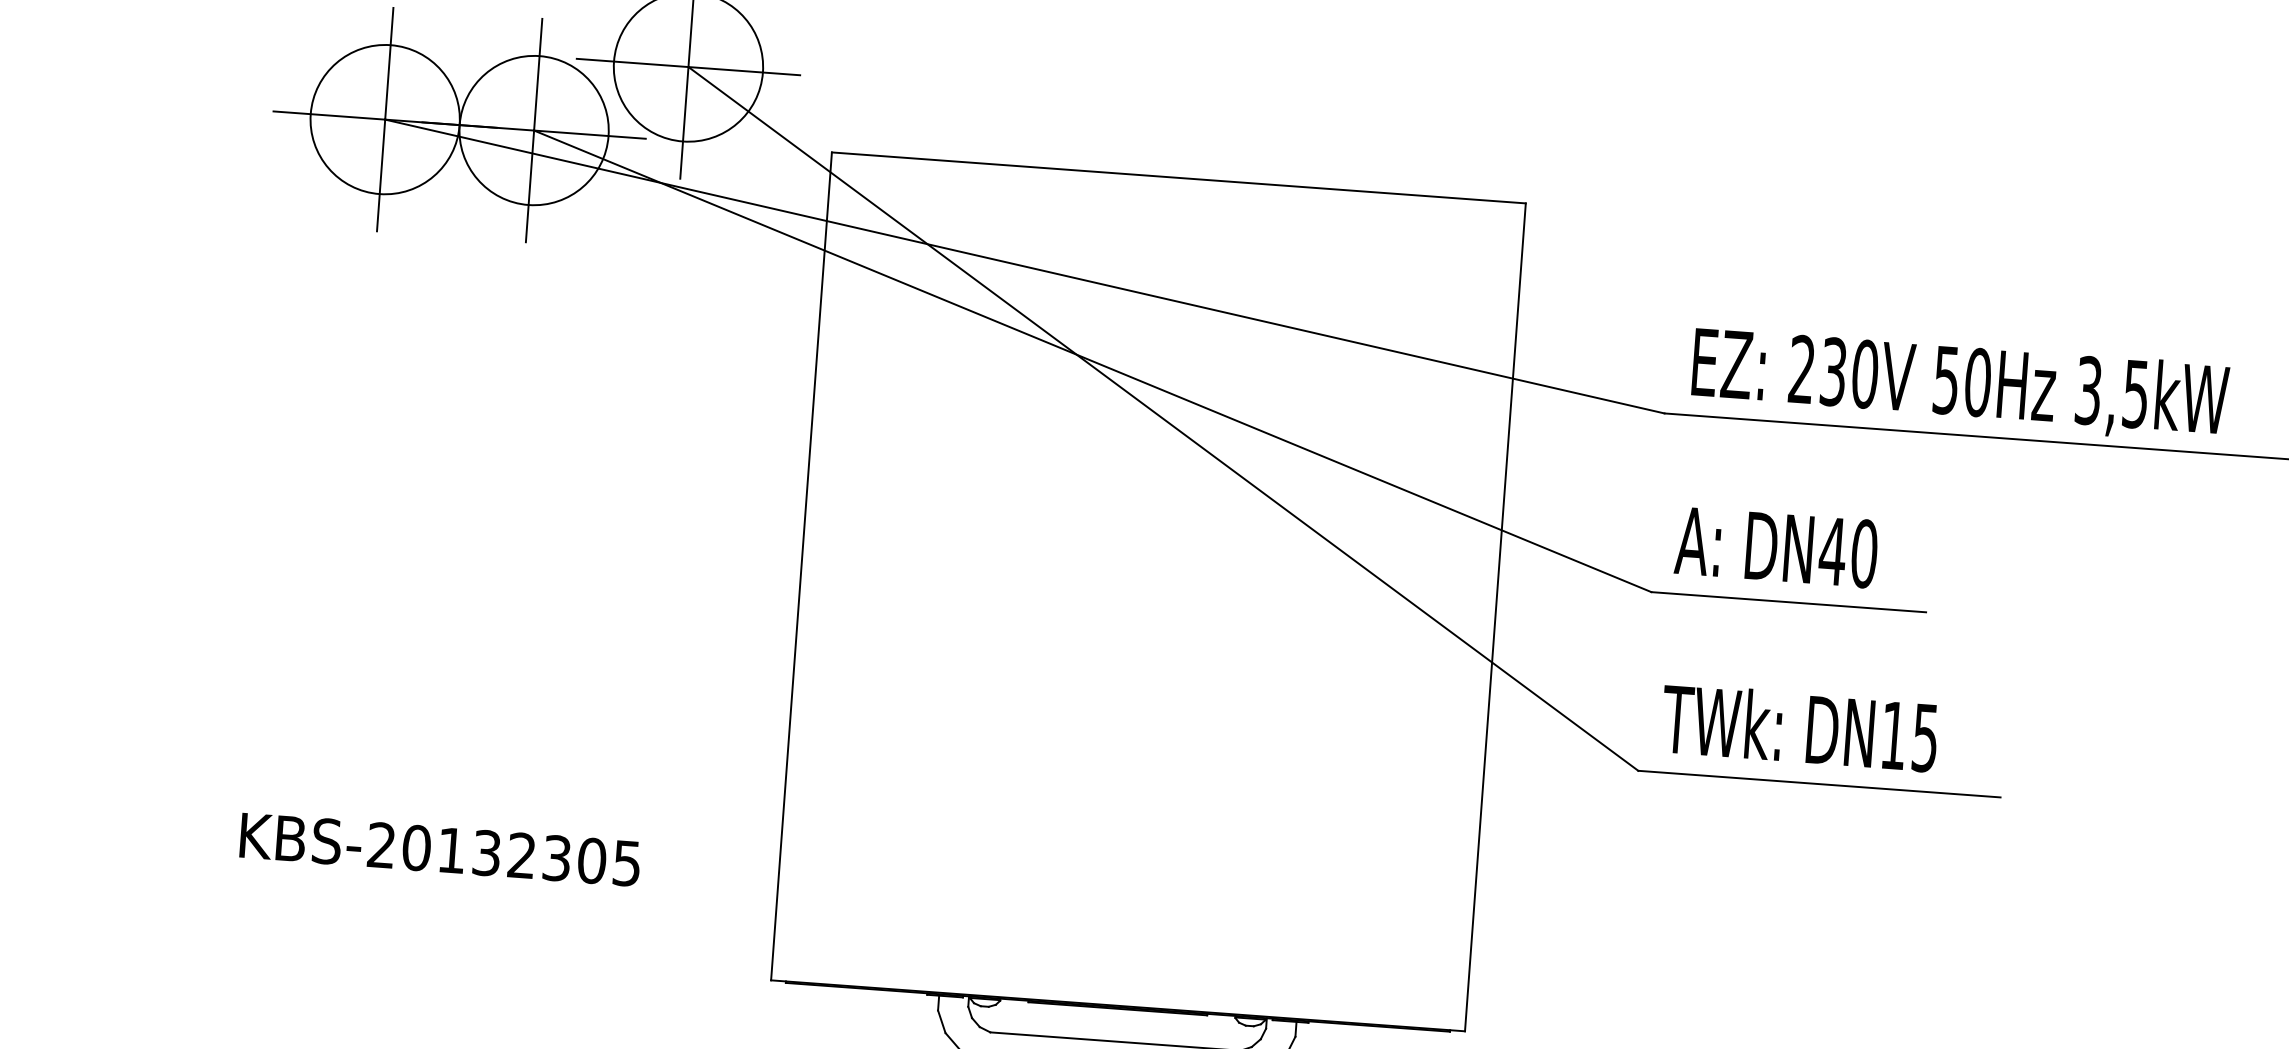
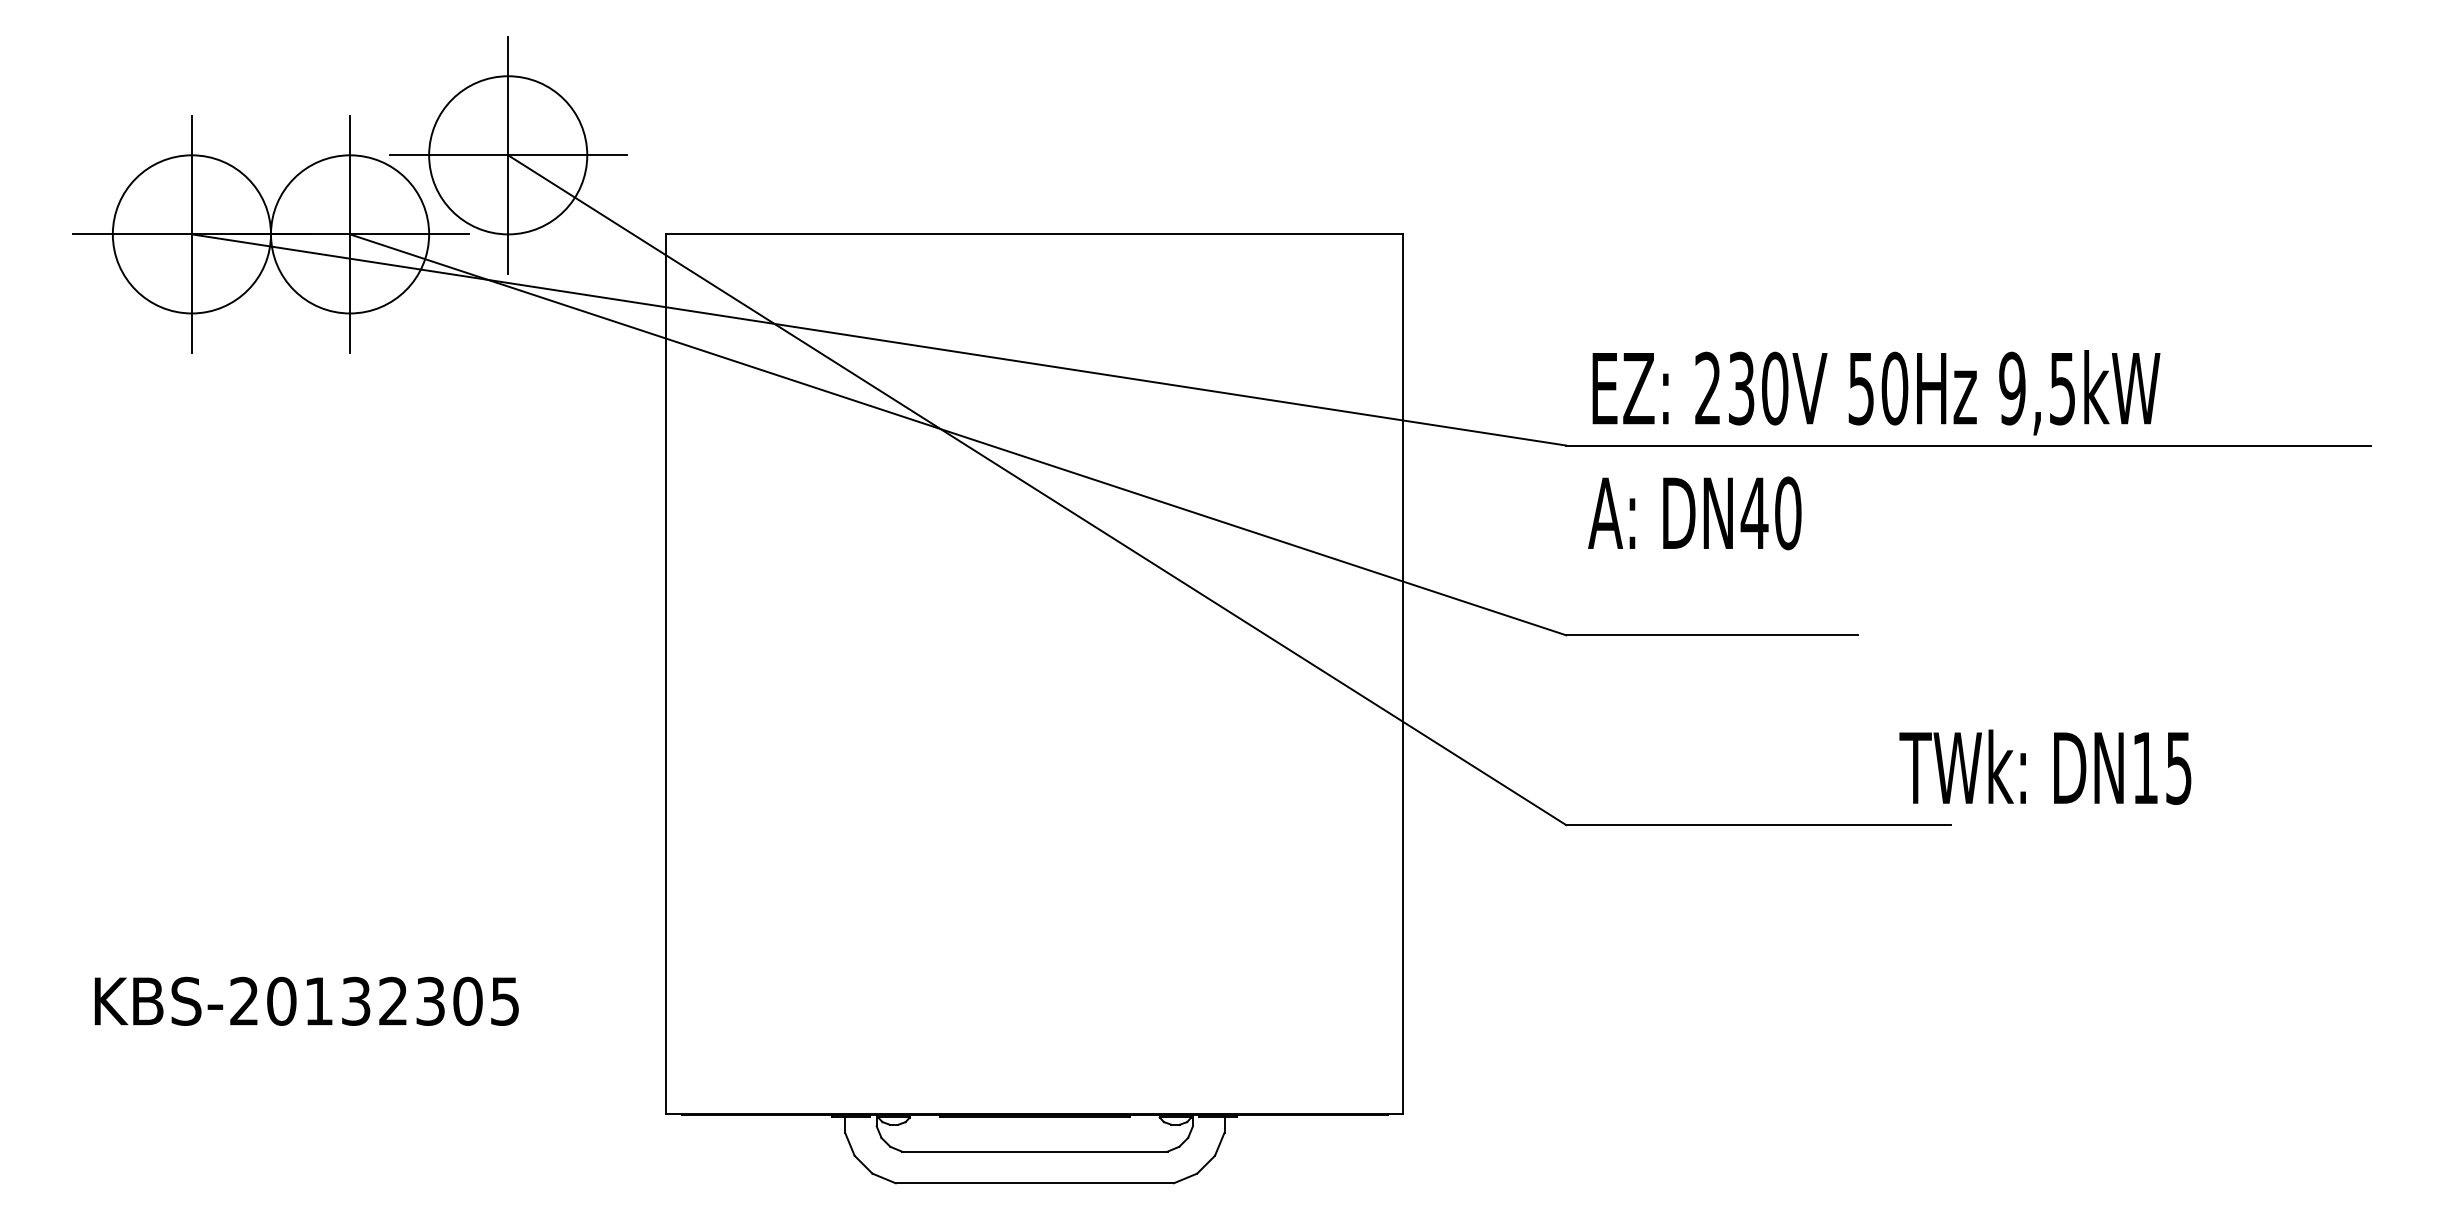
text: (2088, 390) -> (2012, 388), 3,5kW -> 9,5kW
text: (1776, 547) -> (1694, 513), moved
text: (1799, 727) -> (2045, 766), moved

